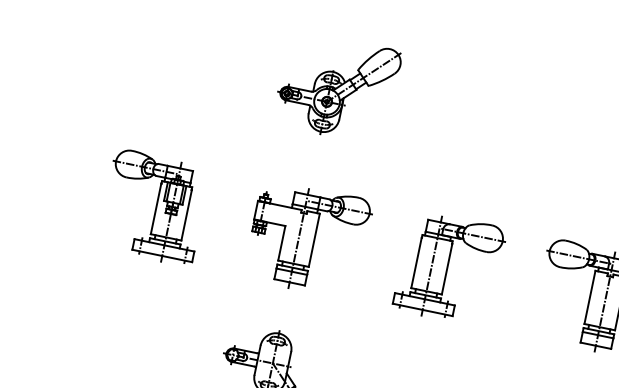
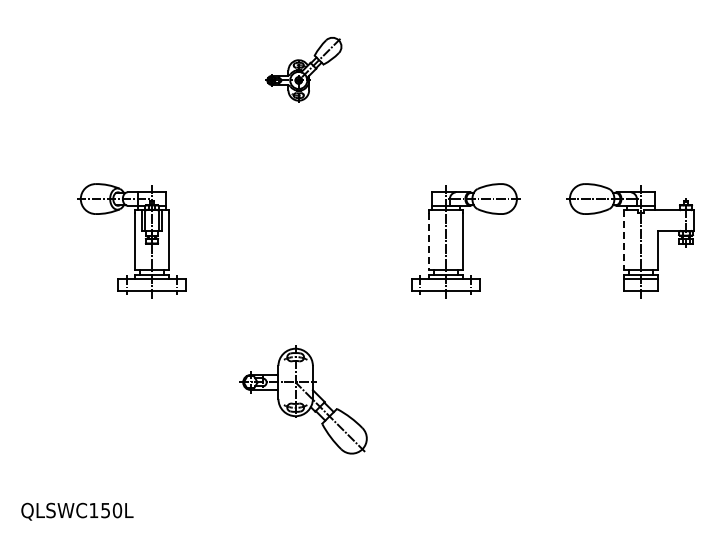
part: (337, 87) -> (303, 69), size x0.6
part: (308, 239) -> (306, 240), removed
line: (416, 263) -> (428, 242), solid -> dashed
line: (589, 297) -> (623, 240), solid -> dashed

